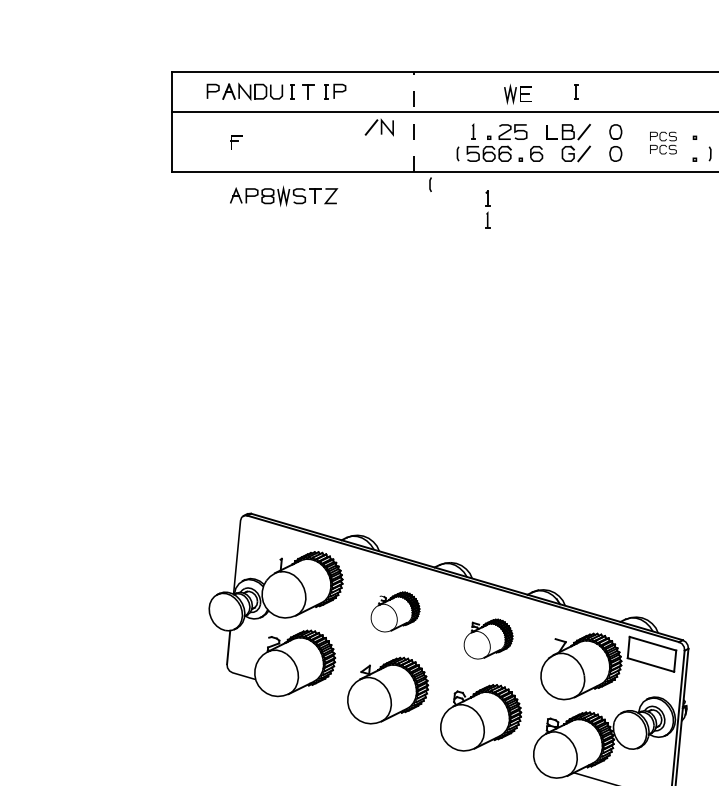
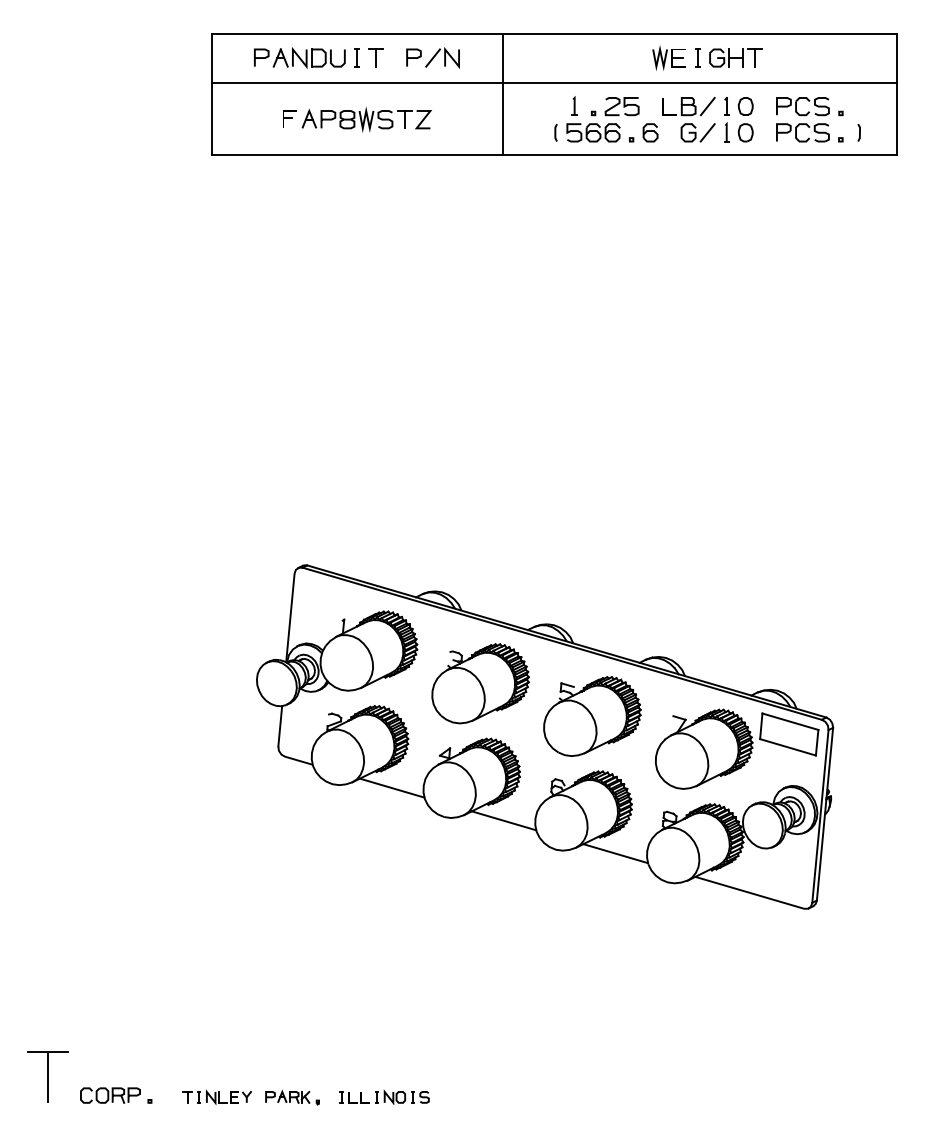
part: (326, 91) -> (397, 57), removed
part: (607, 91) -> (735, 57), added
part: (517, 93) -> (668, 57), moved
line: (414, 121) -> (503, 93), dashed -> solid
part: (379, 127) -> (442, 57), moved
part: (662, 142) -> (802, 119), size x1.67
line: (430, 184) -> (522, 169), removed
part: (283, 196) -> (366, 119), moved
part: (487, 209) -> (726, 119), moved
part: (395, 611) -> (480, 683), size x1.67
part: (488, 639) -> (592, 716), size x1.67
line: (321, 698) -> (391, 787), added
line: (414, 725) -> (503, 820), added
line: (507, 753) -> (615, 853), added

